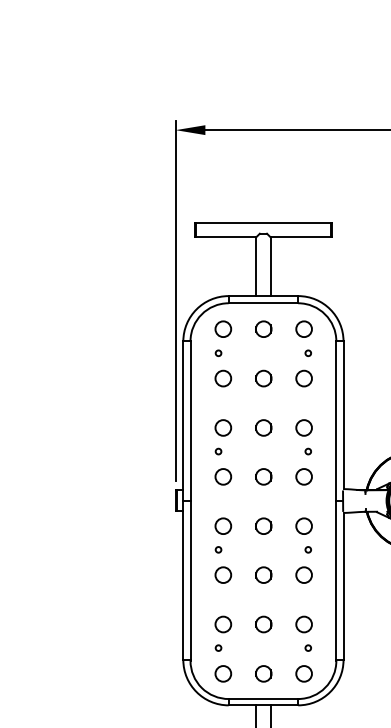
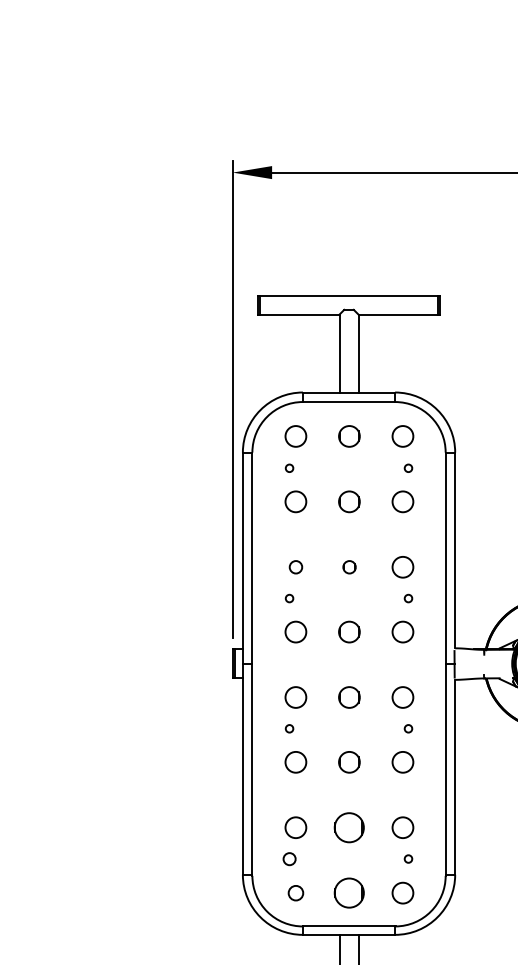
circle: (223, 427) -> (296, 566), size x0.6
circle: (263, 427) -> (349, 566), size x0.6
part: (263, 624) -> (349, 827), size x1.4
circle: (218, 647) -> (289, 858), size x1.6
circle: (223, 673) -> (296, 892), size x0.7
circle: (263, 673) -> (349, 892), size x1.4

